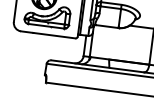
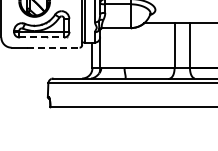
line: (46, 26) -> (42, 37), solid -> dashed
line: (54, 35) -> (53, 47), solid -> dashed

